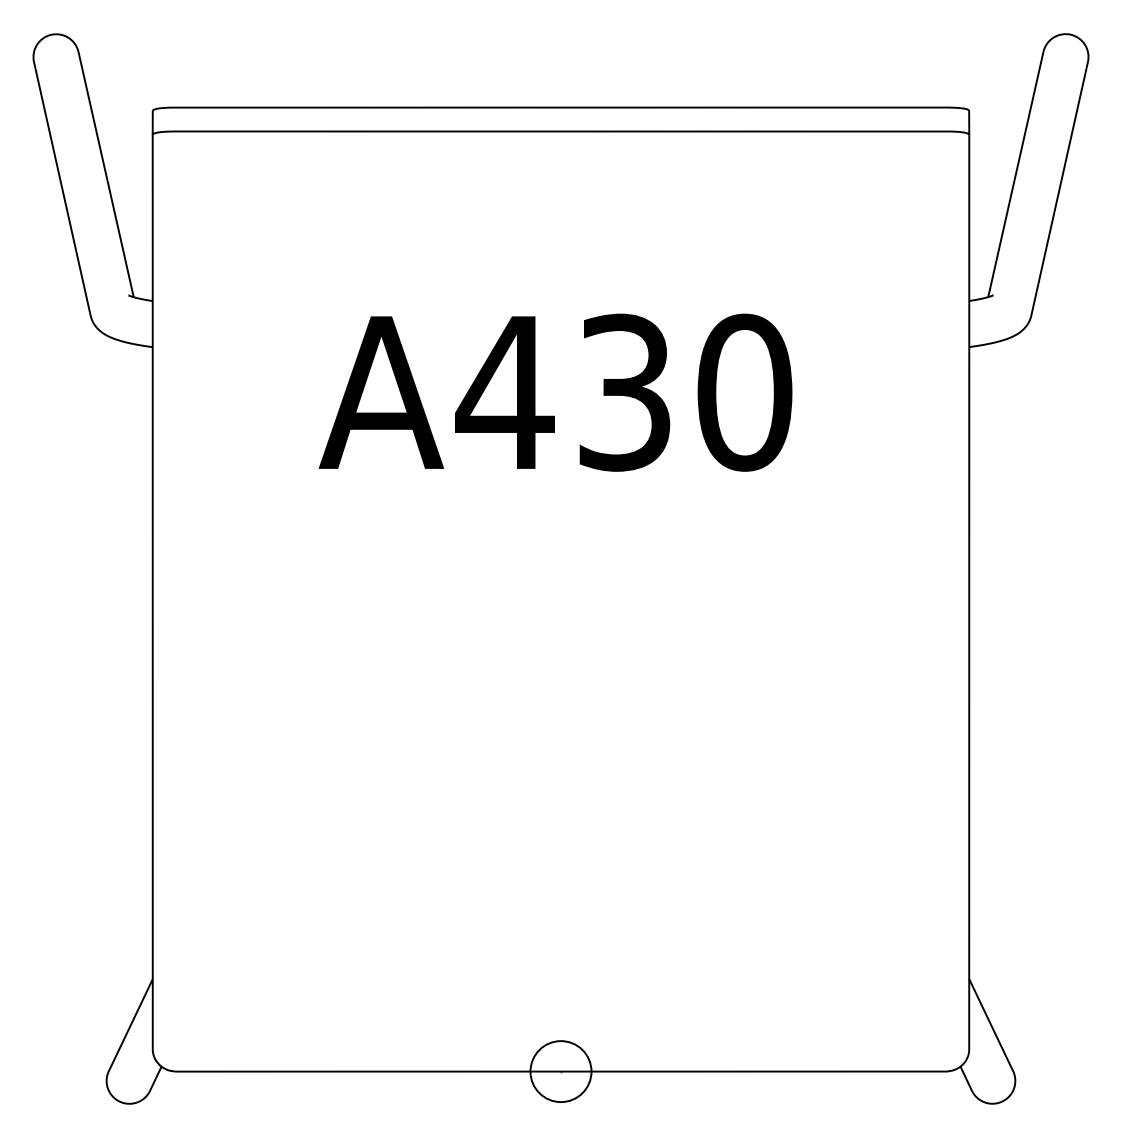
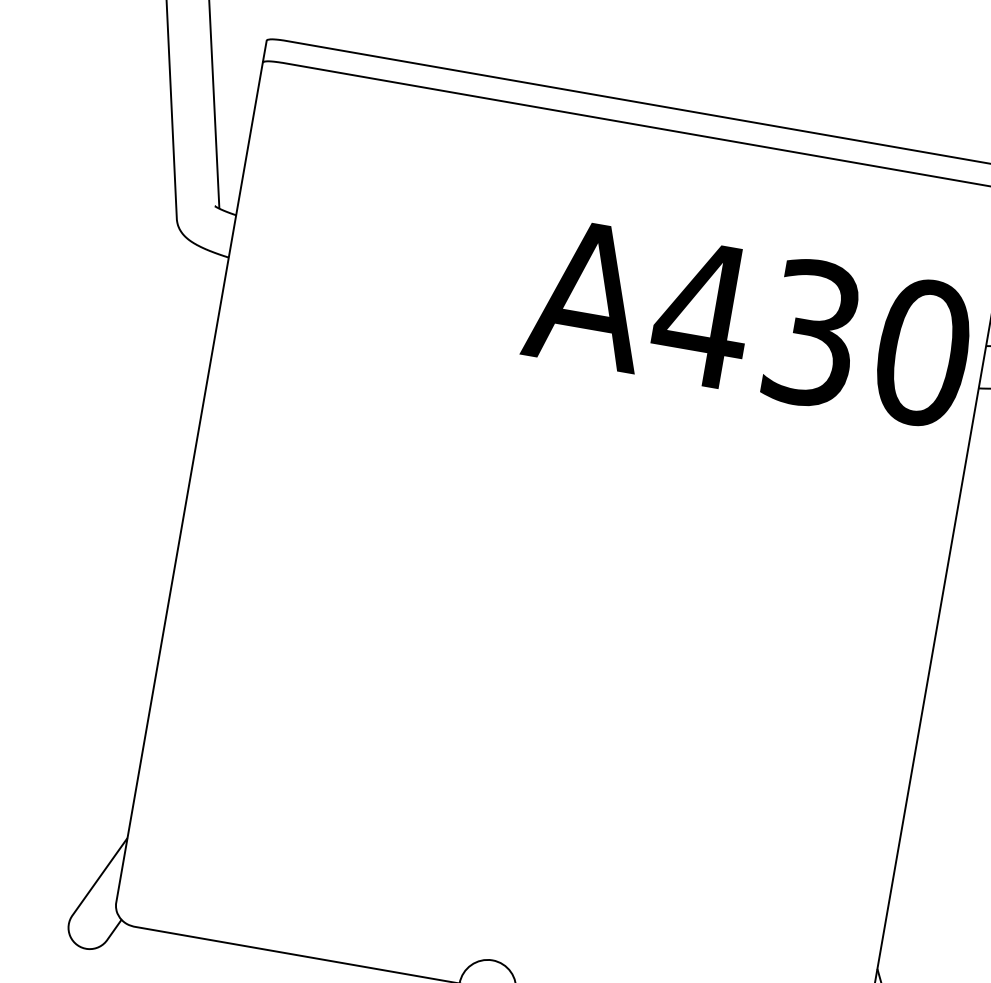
text: (555, 392) -> (749, 322), moved

